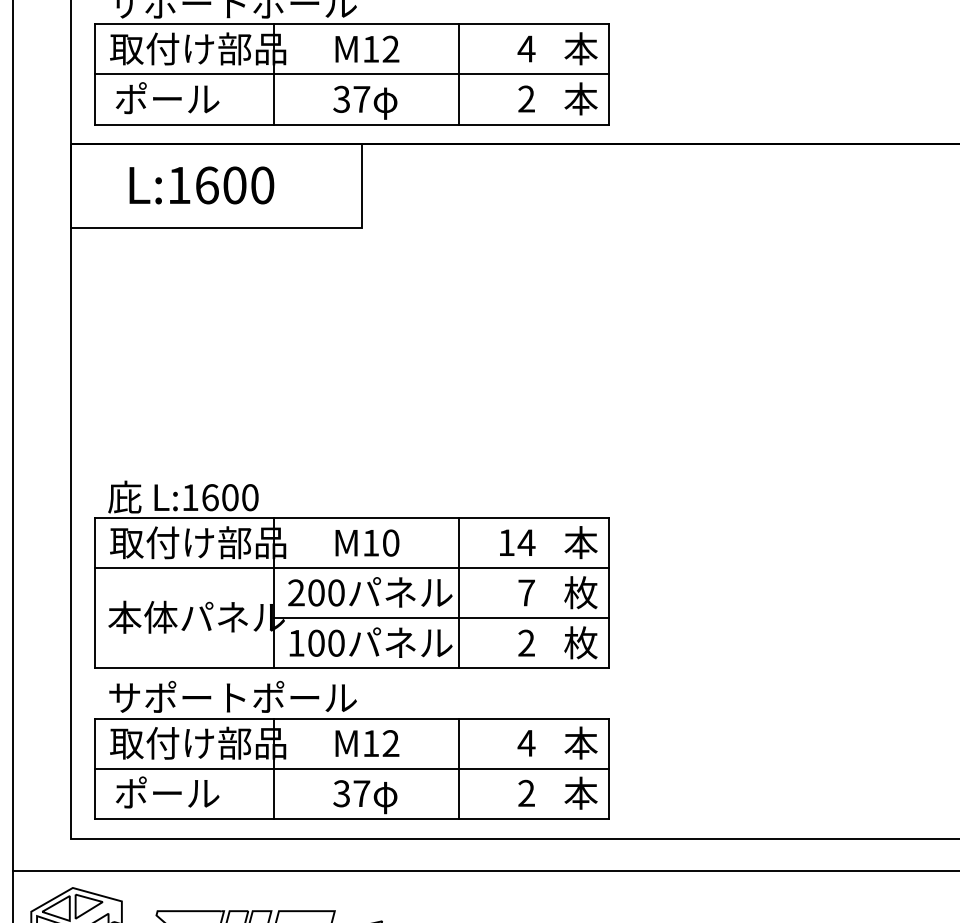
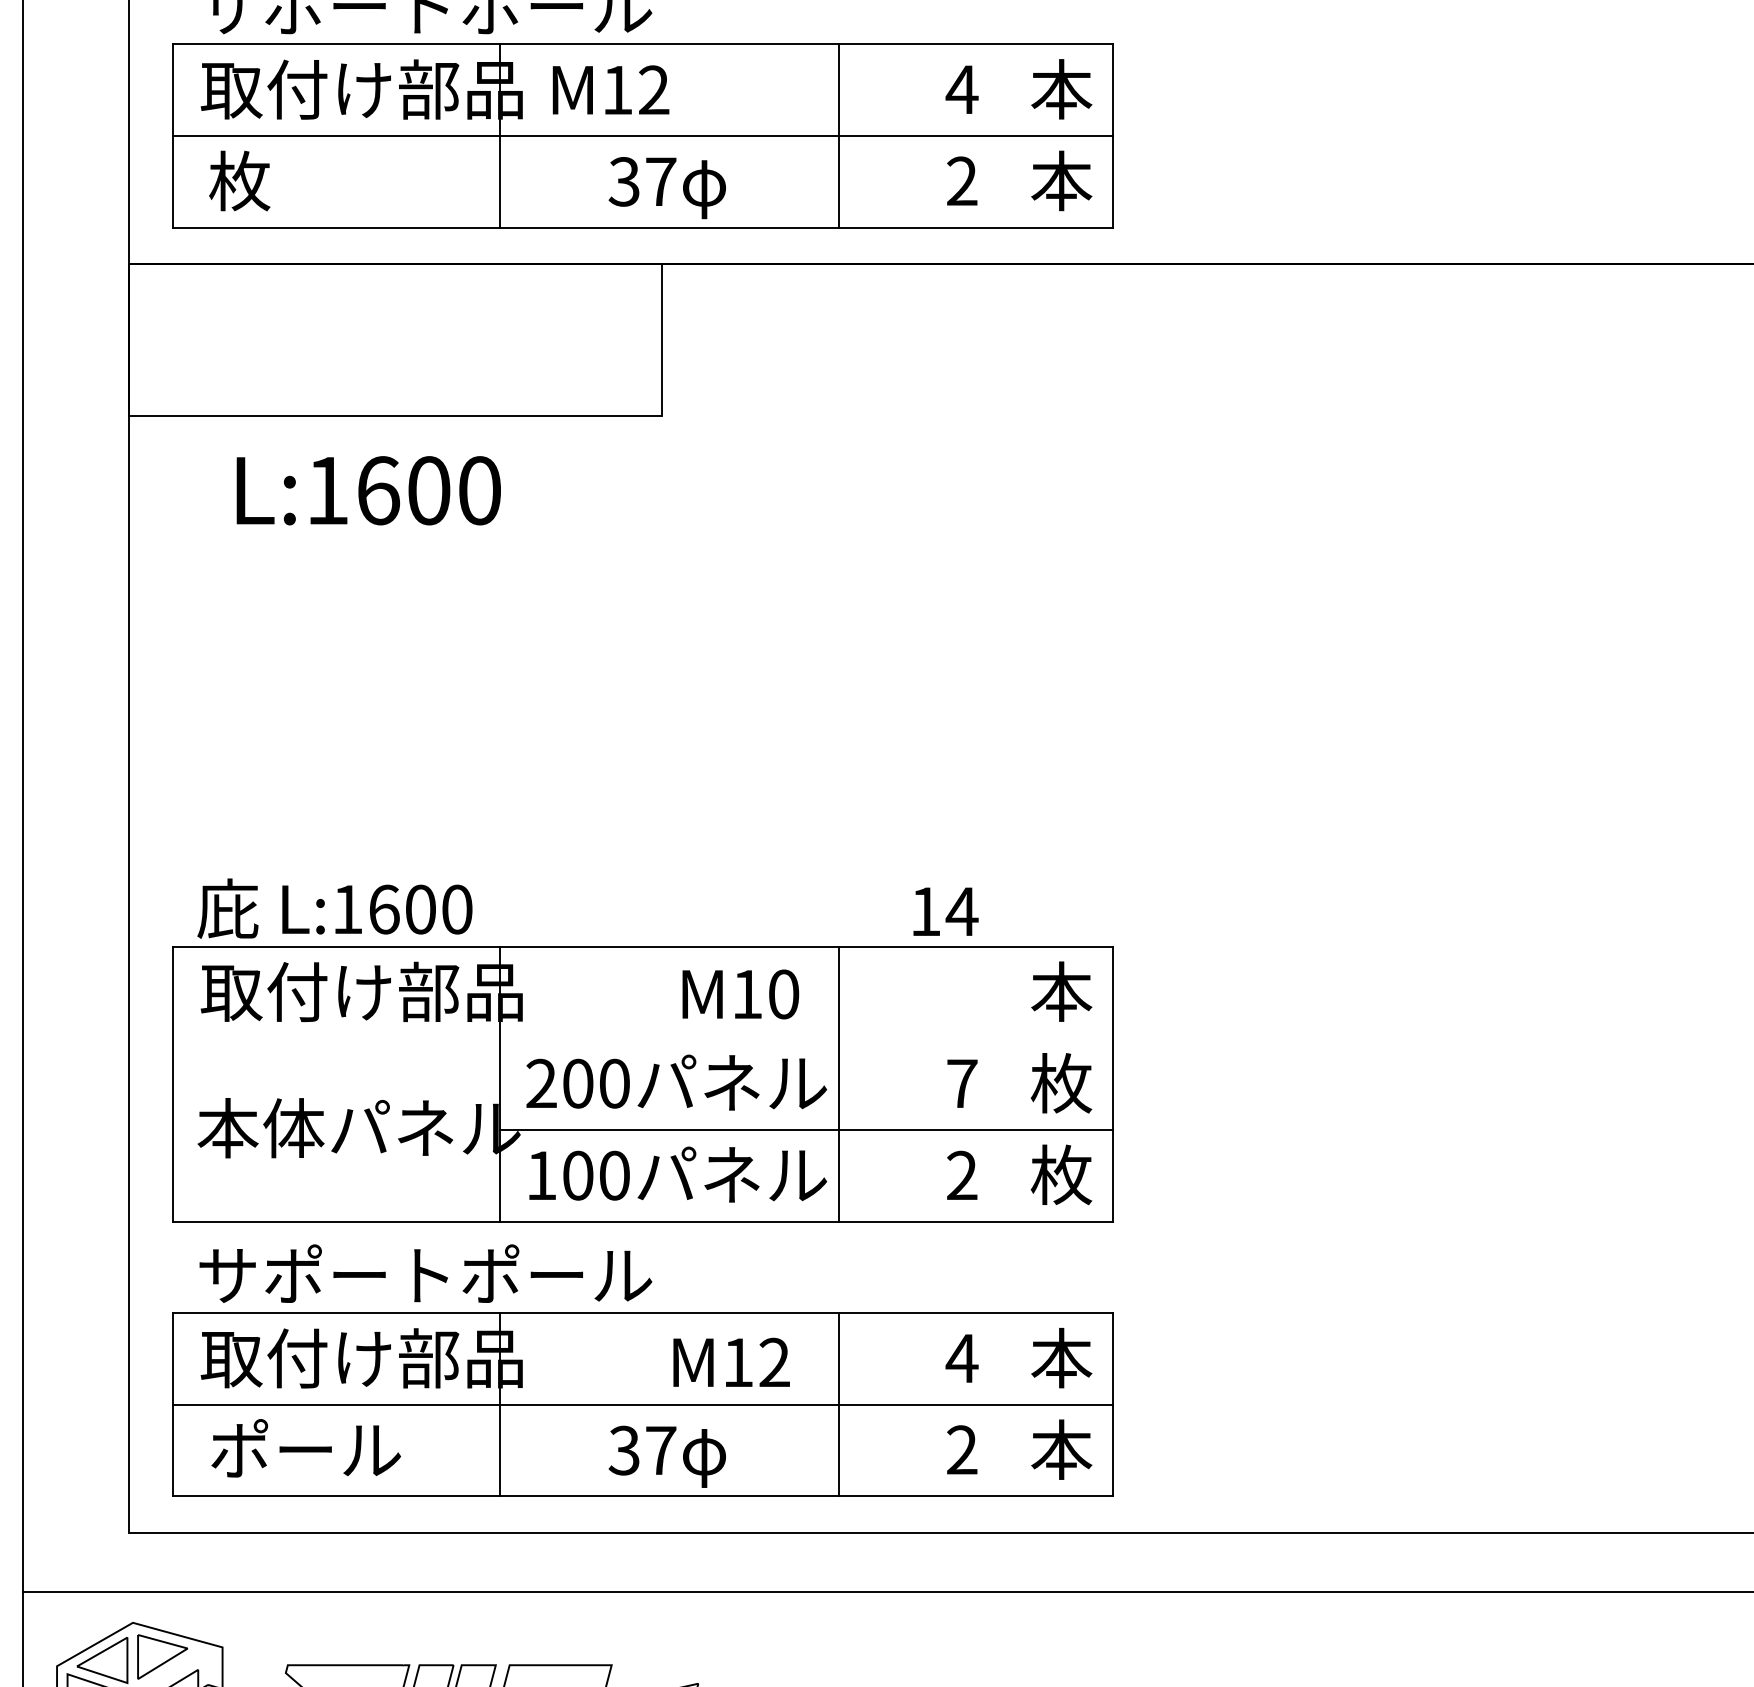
text: (367, 48) -> (611, 88), moved
text: (166, 98) -> (304, 180), ポール -> 枚
text: (201, 185) -> (368, 490), moved
text: (367, 542) -> (740, 993), moved
text: (517, 542) -> (945, 911), moved
line: (351, 568) -> (642, 1039), removed
text: (367, 743) -> (731, 1362), moved

